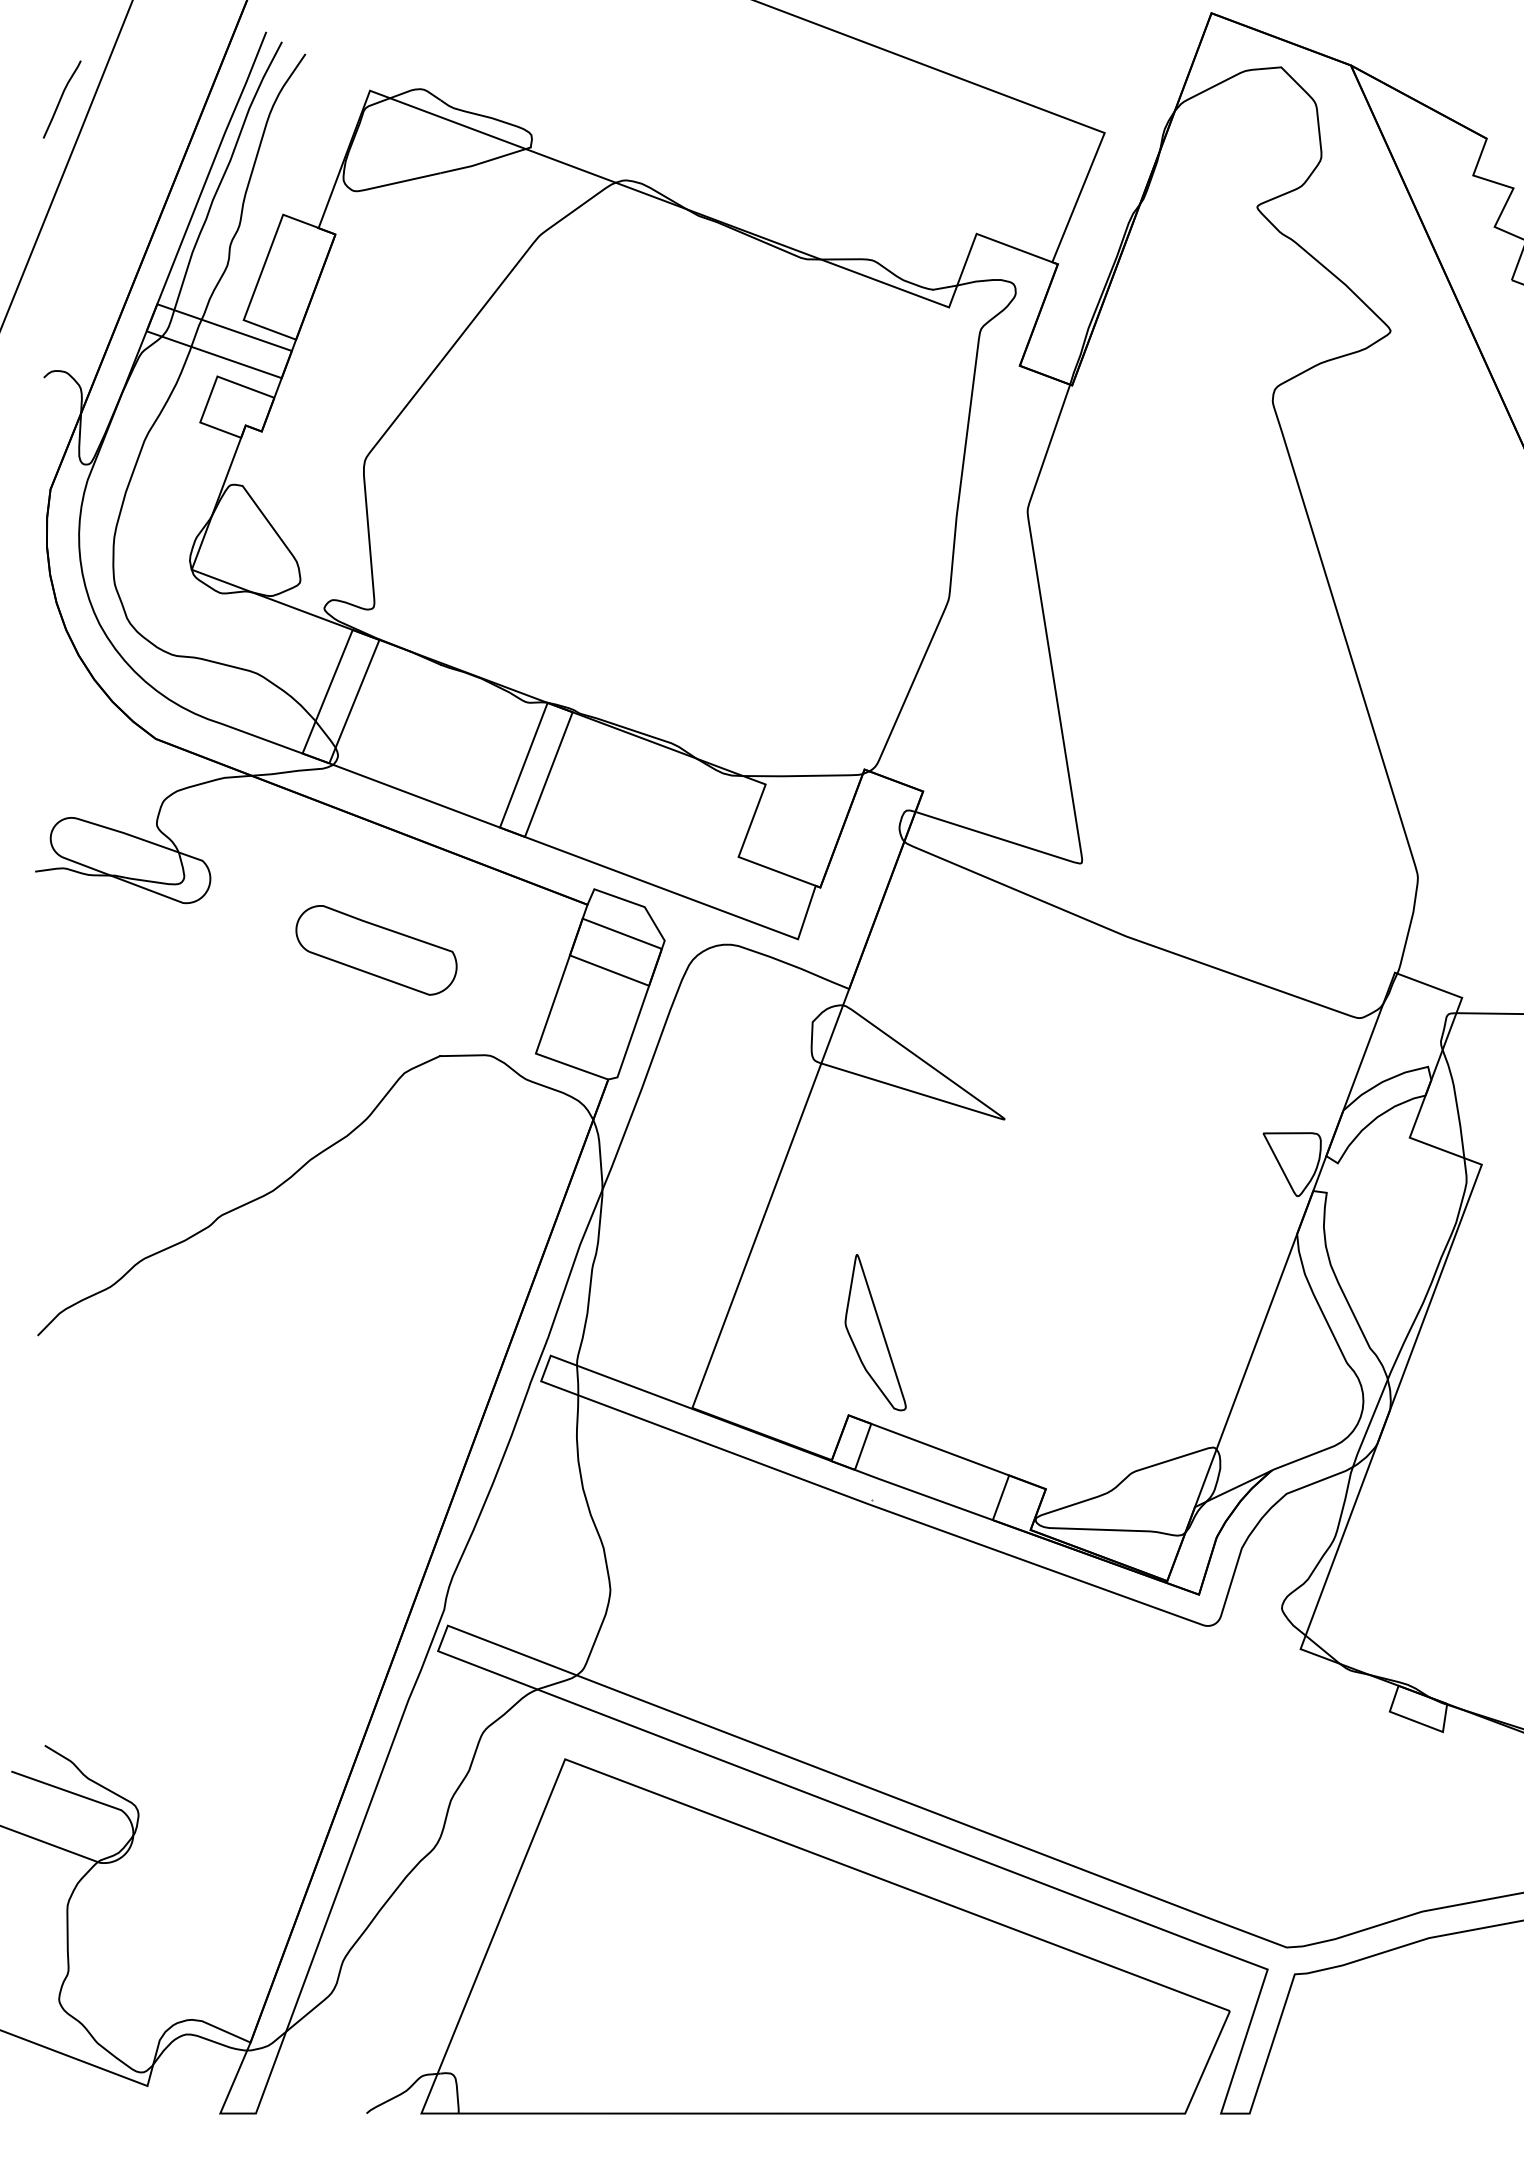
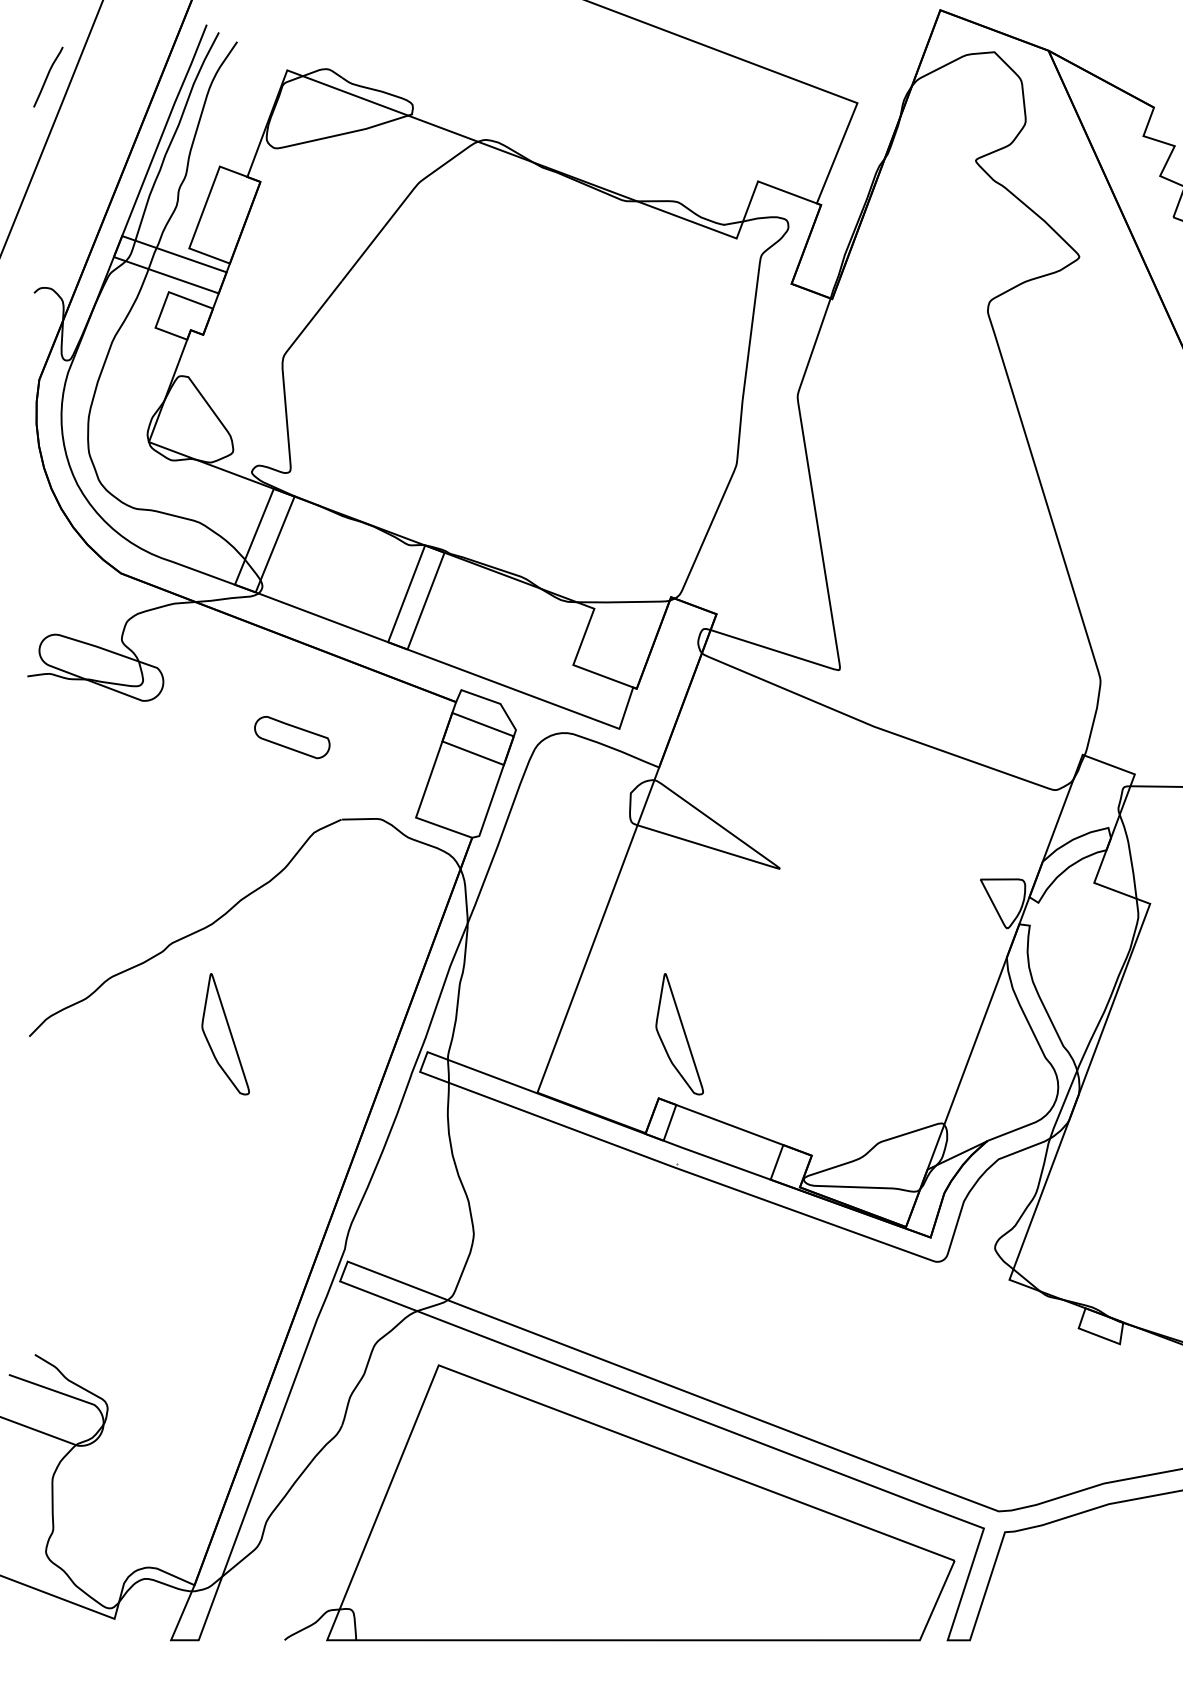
part: (376, 950) -> (292, 737), size x0.6
part: (290, 1332) -> (225, 1034), added

